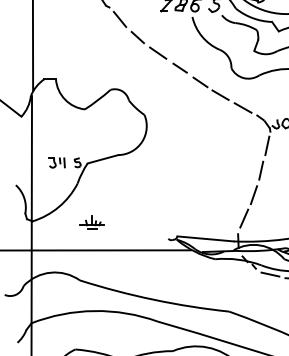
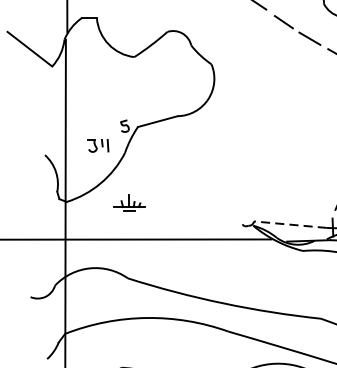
part: (56, 162) -> (97, 145), moved
part: (91, 222) -> (128, 203), moved
line: (205, 238) -> (290, 224), solid -> dashed

